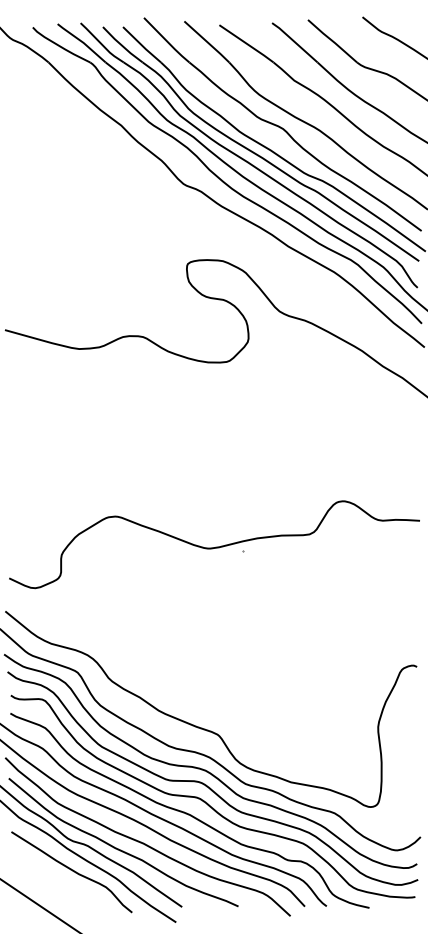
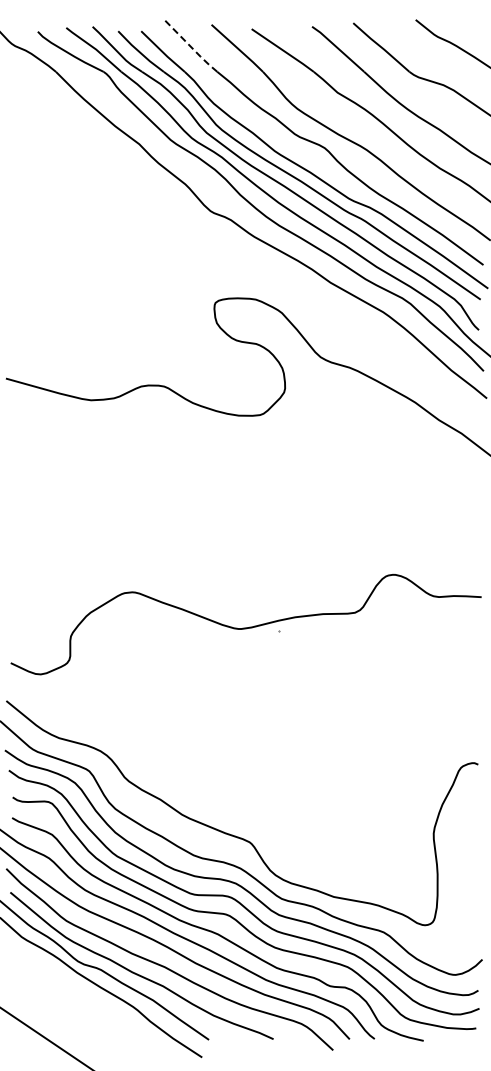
line: (166, 41) -> (191, 47), solid -> dashed
curve: (71, 870) -> (82, 998), removed

